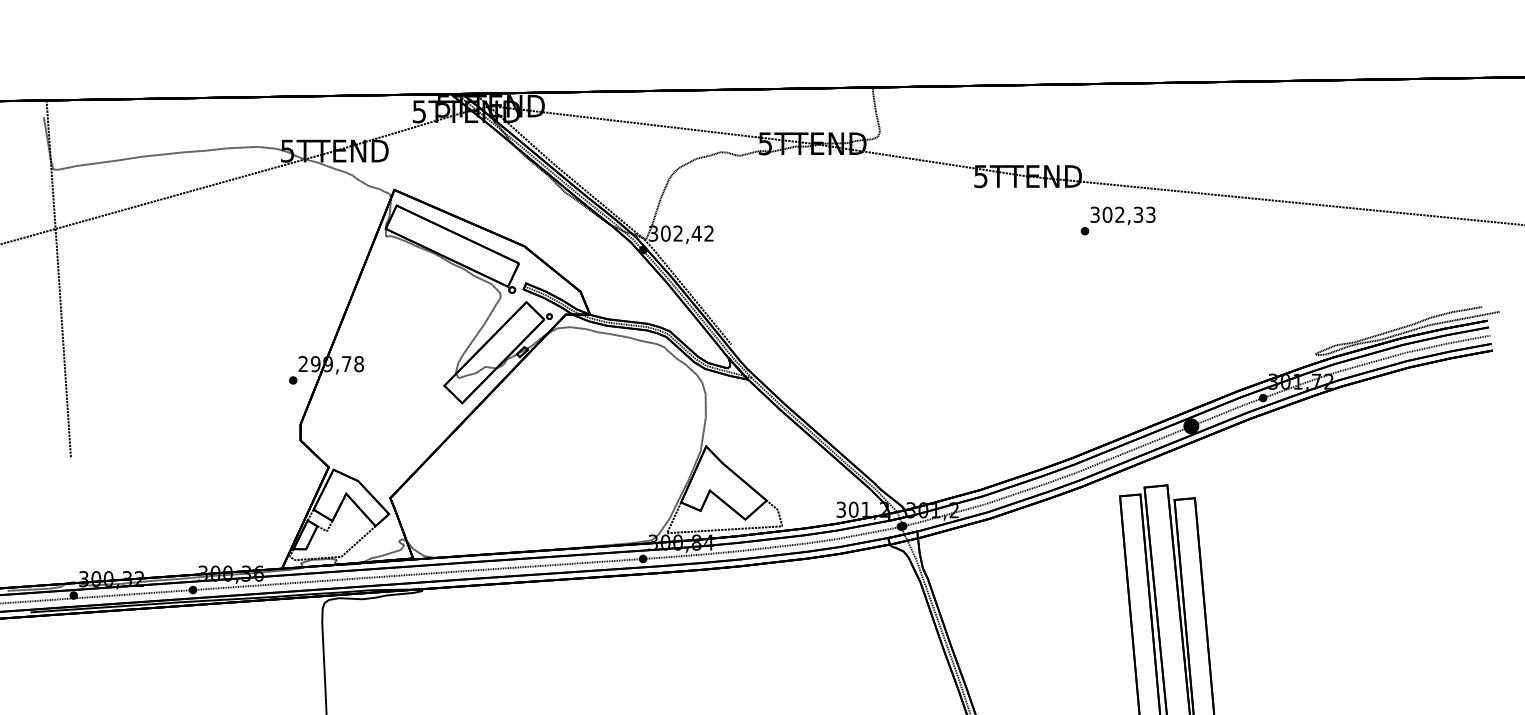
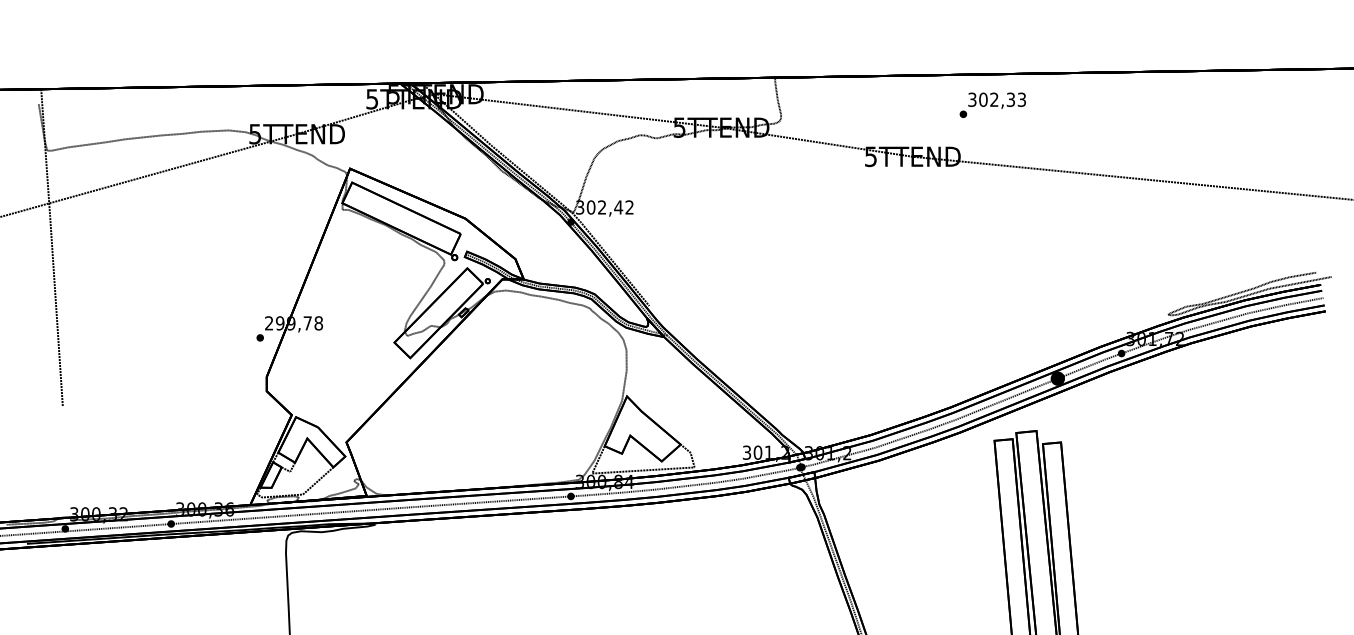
text: (1117, 220) -> (992, 104), moved

